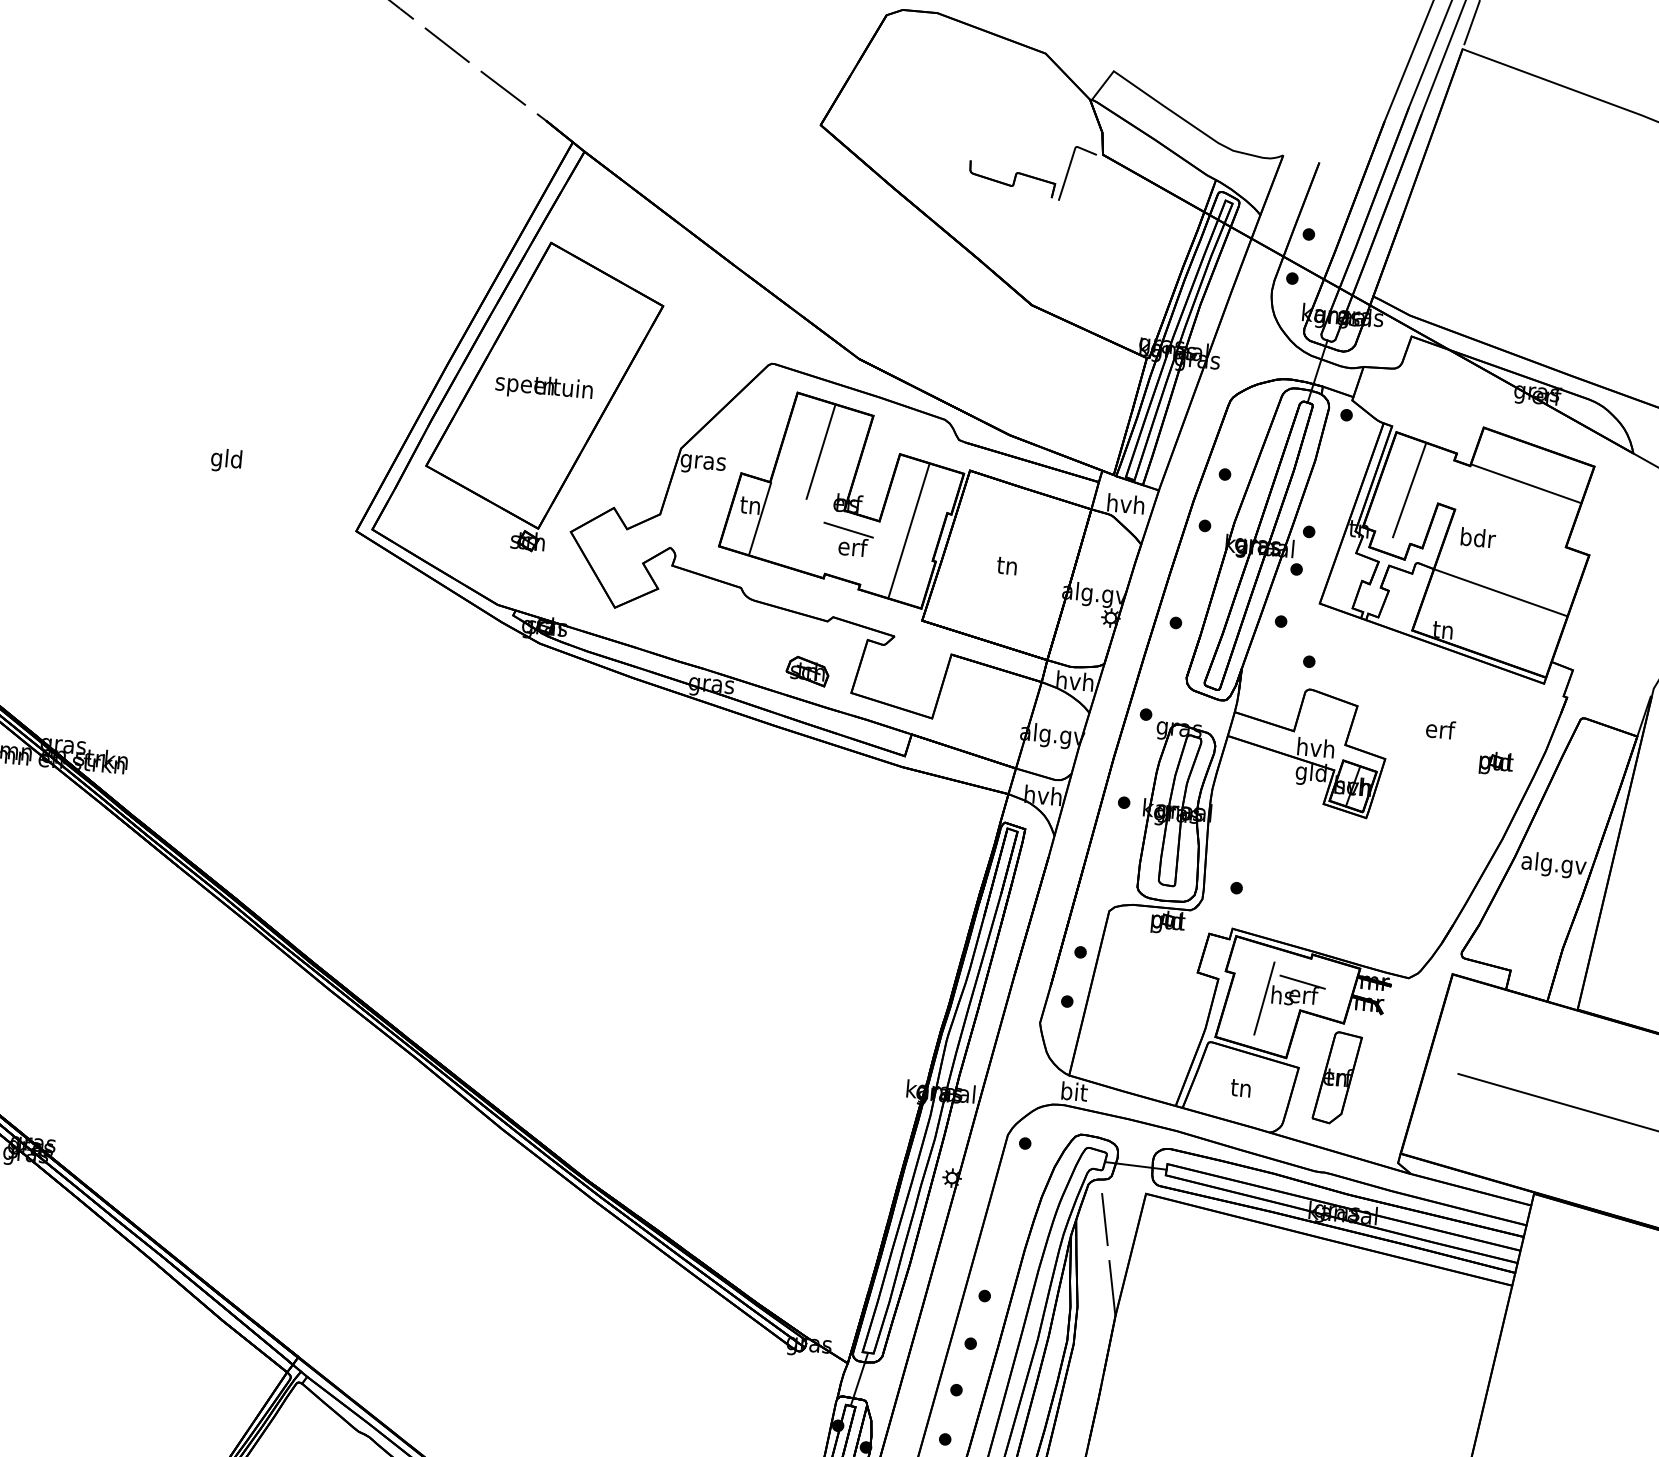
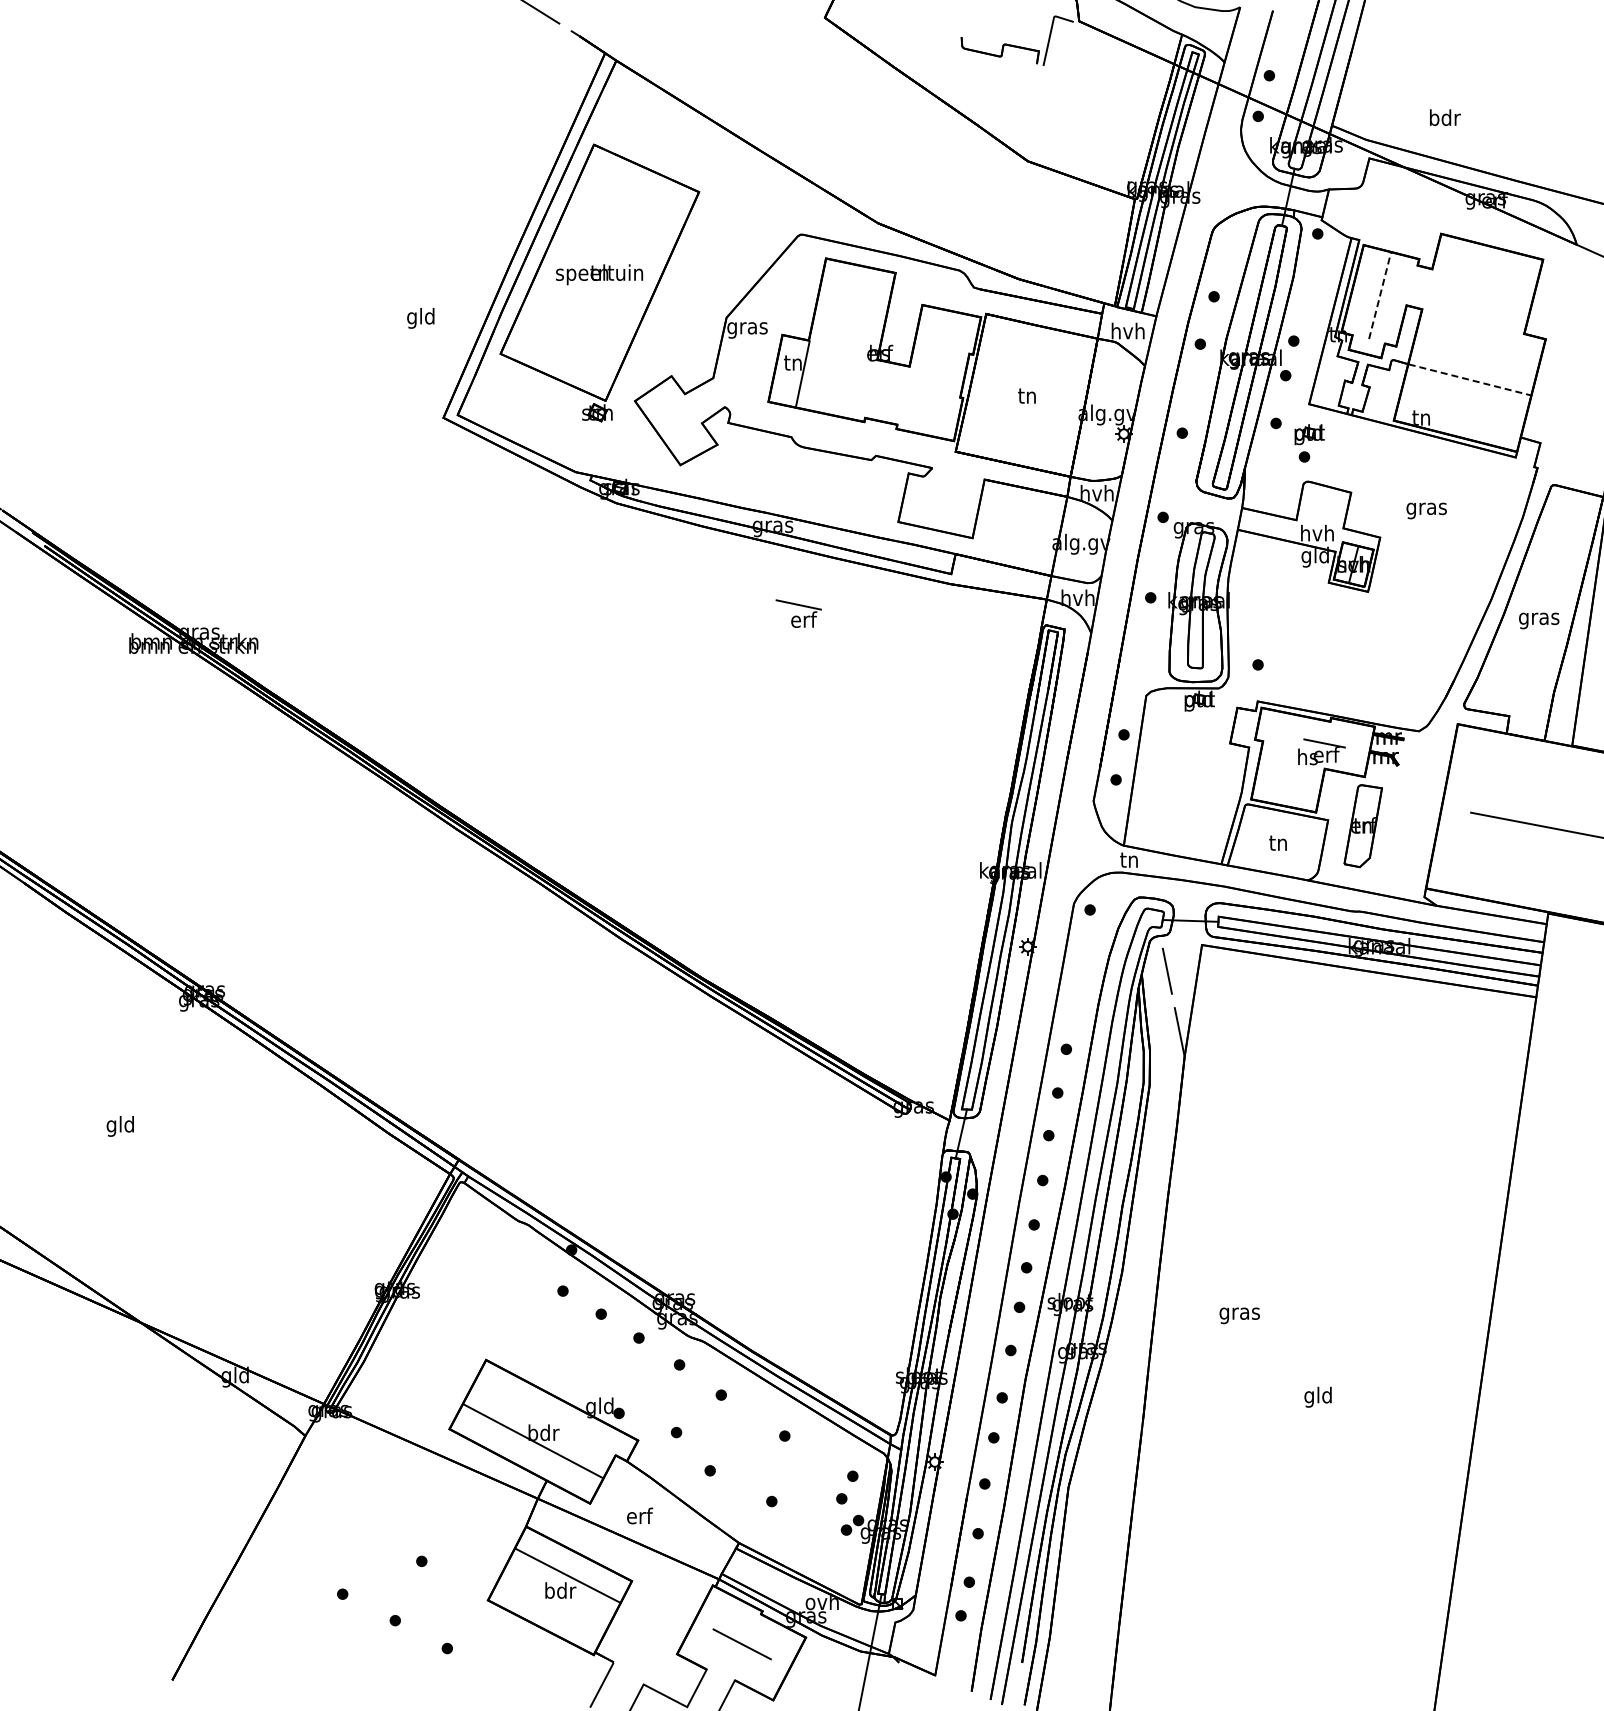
line: (820, 452) -> (851, 309), removed
text: (226, 460) -> (420, 318), moved
line: (1526, 483) -> (1483, 280), removed
line: (1410, 489) -> (1380, 295), solid -> dashed
line: (908, 530) -> (936, 372), removed
text: (1478, 537) -> (1445, 117), moved
part: (847, 539) -> (798, 613), moved
line: (1501, 593) -> (1470, 380), solid -> dashed
part: (807, 671) -> (857, 506), removed
text: (1439, 731) -> (1426, 508), erf -> gras
part: (1496, 763) -> (1309, 434), moved
text: (1554, 865) -> (1539, 618), alg.gv -> gras
line: (1264, 998) -> (1291, 761), removed
text: (1074, 1091) -> (1129, 859), bit -> tn

